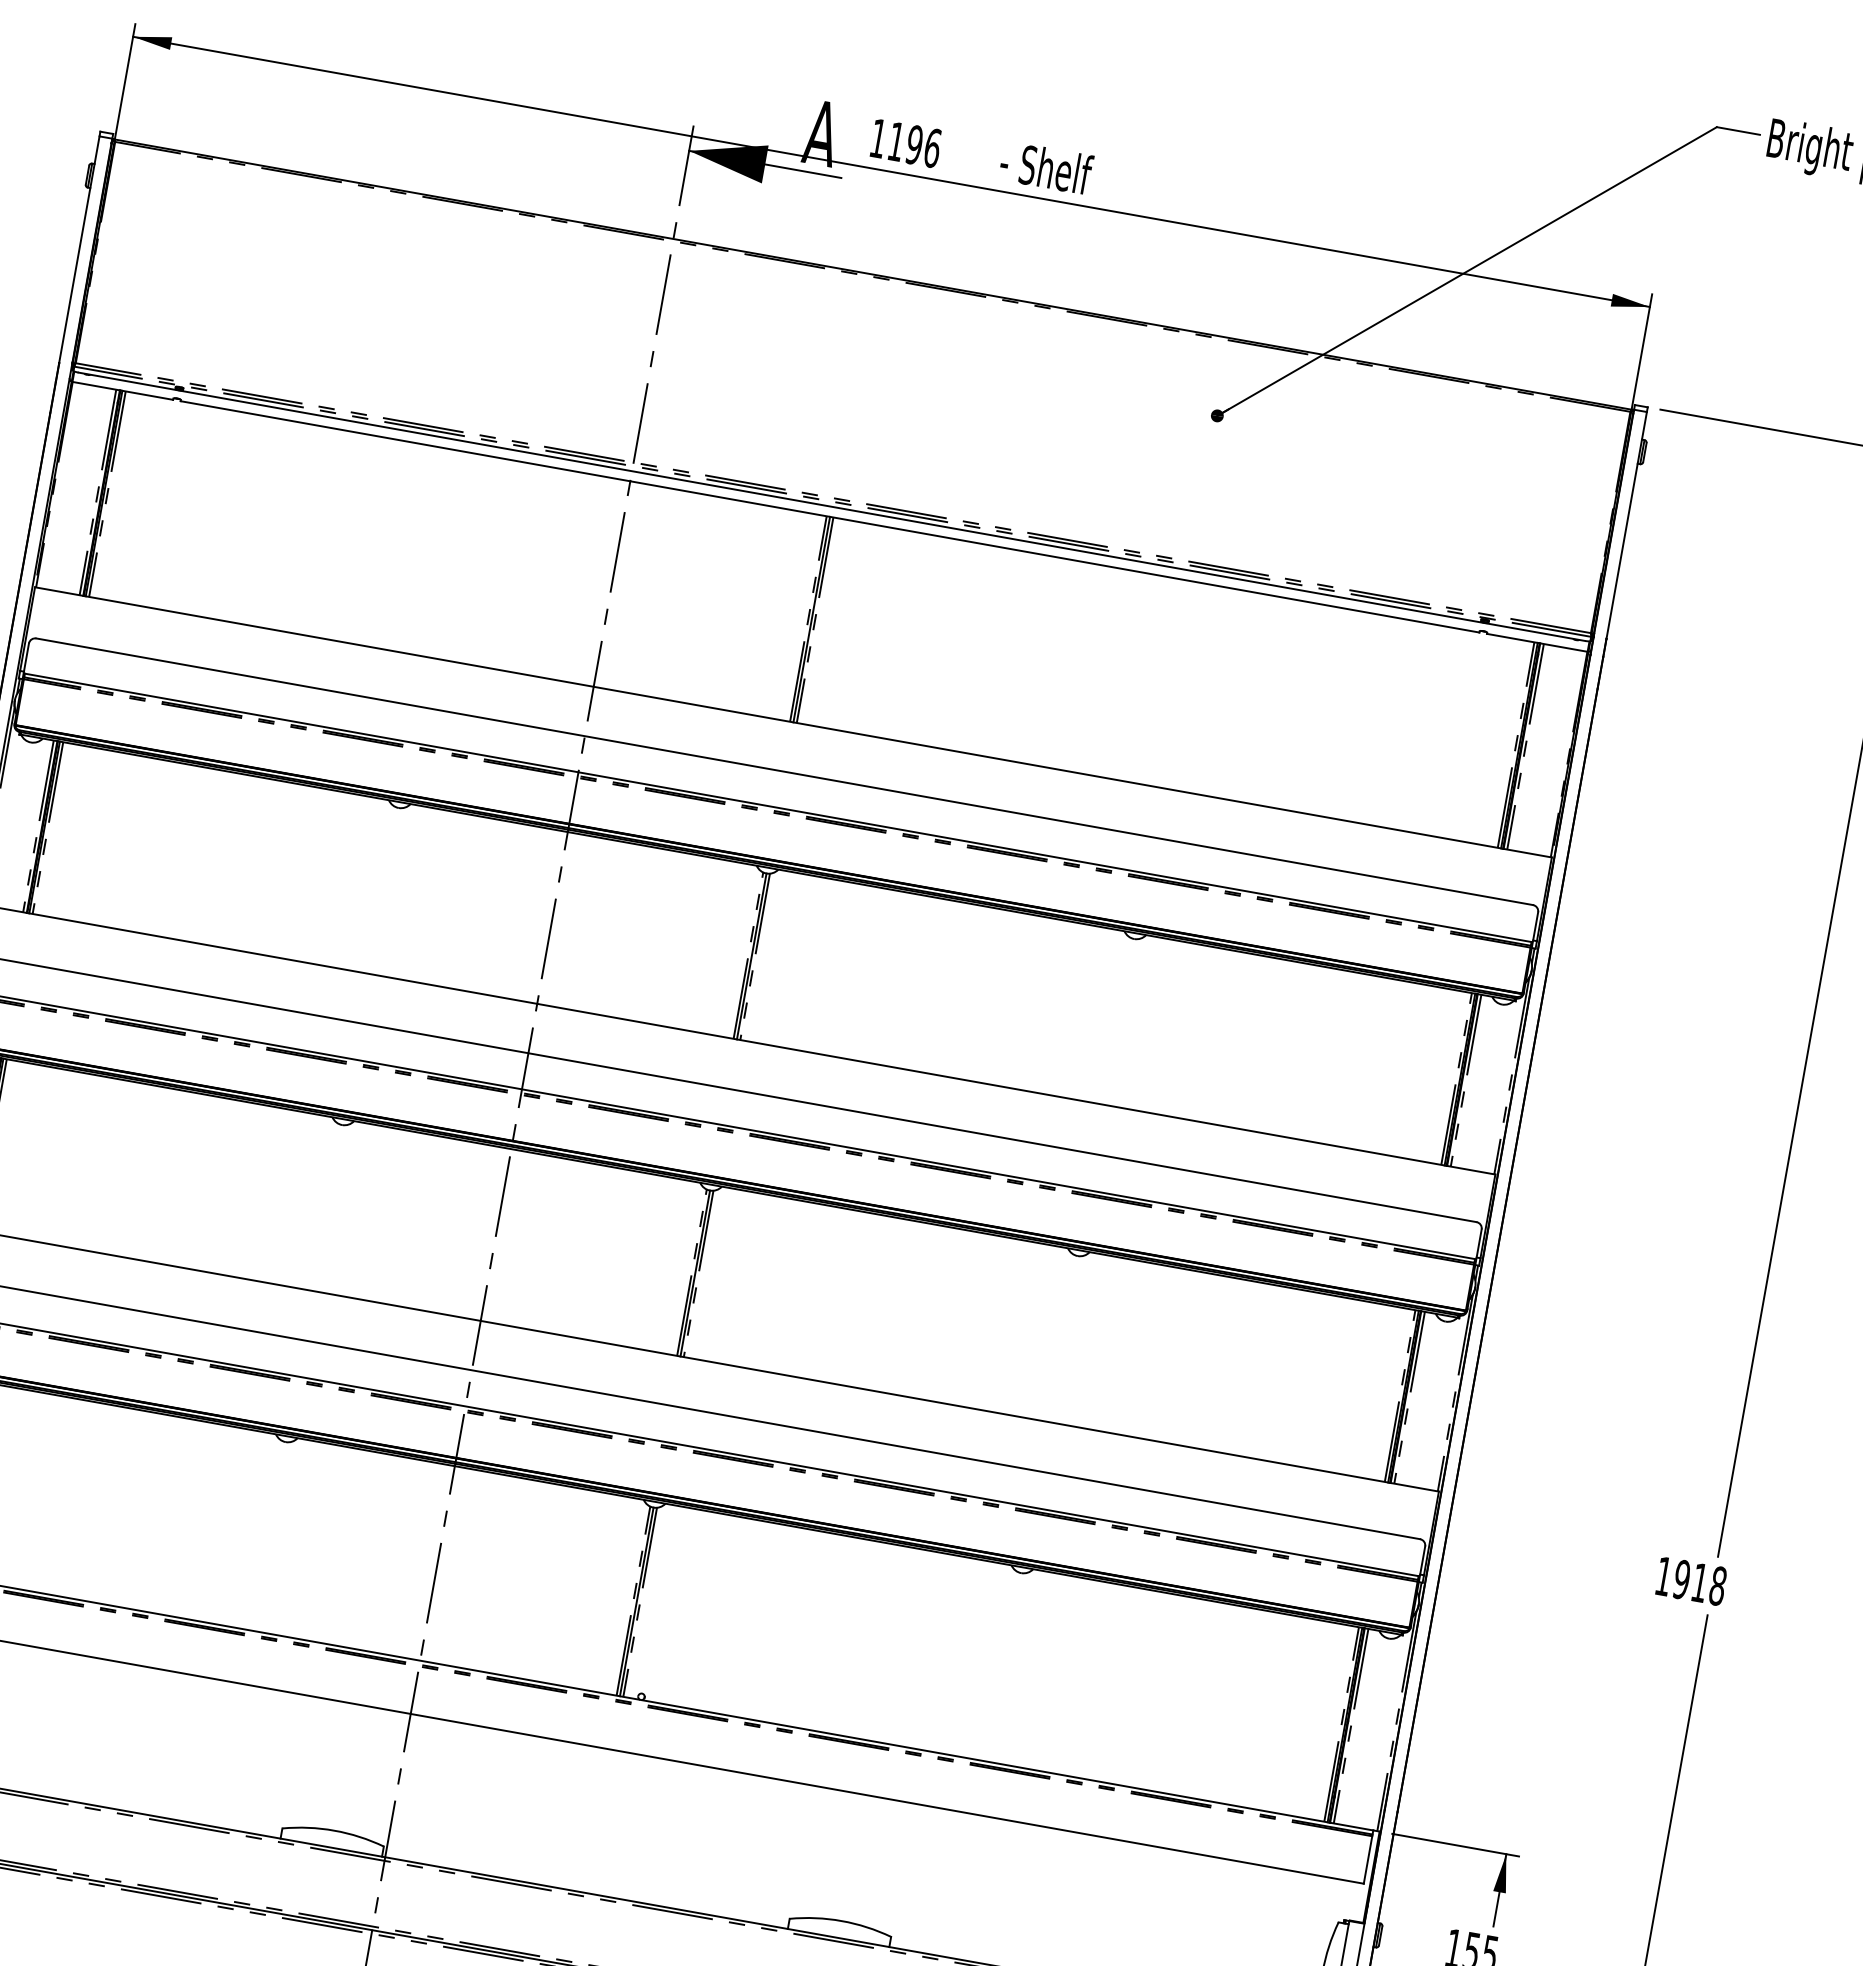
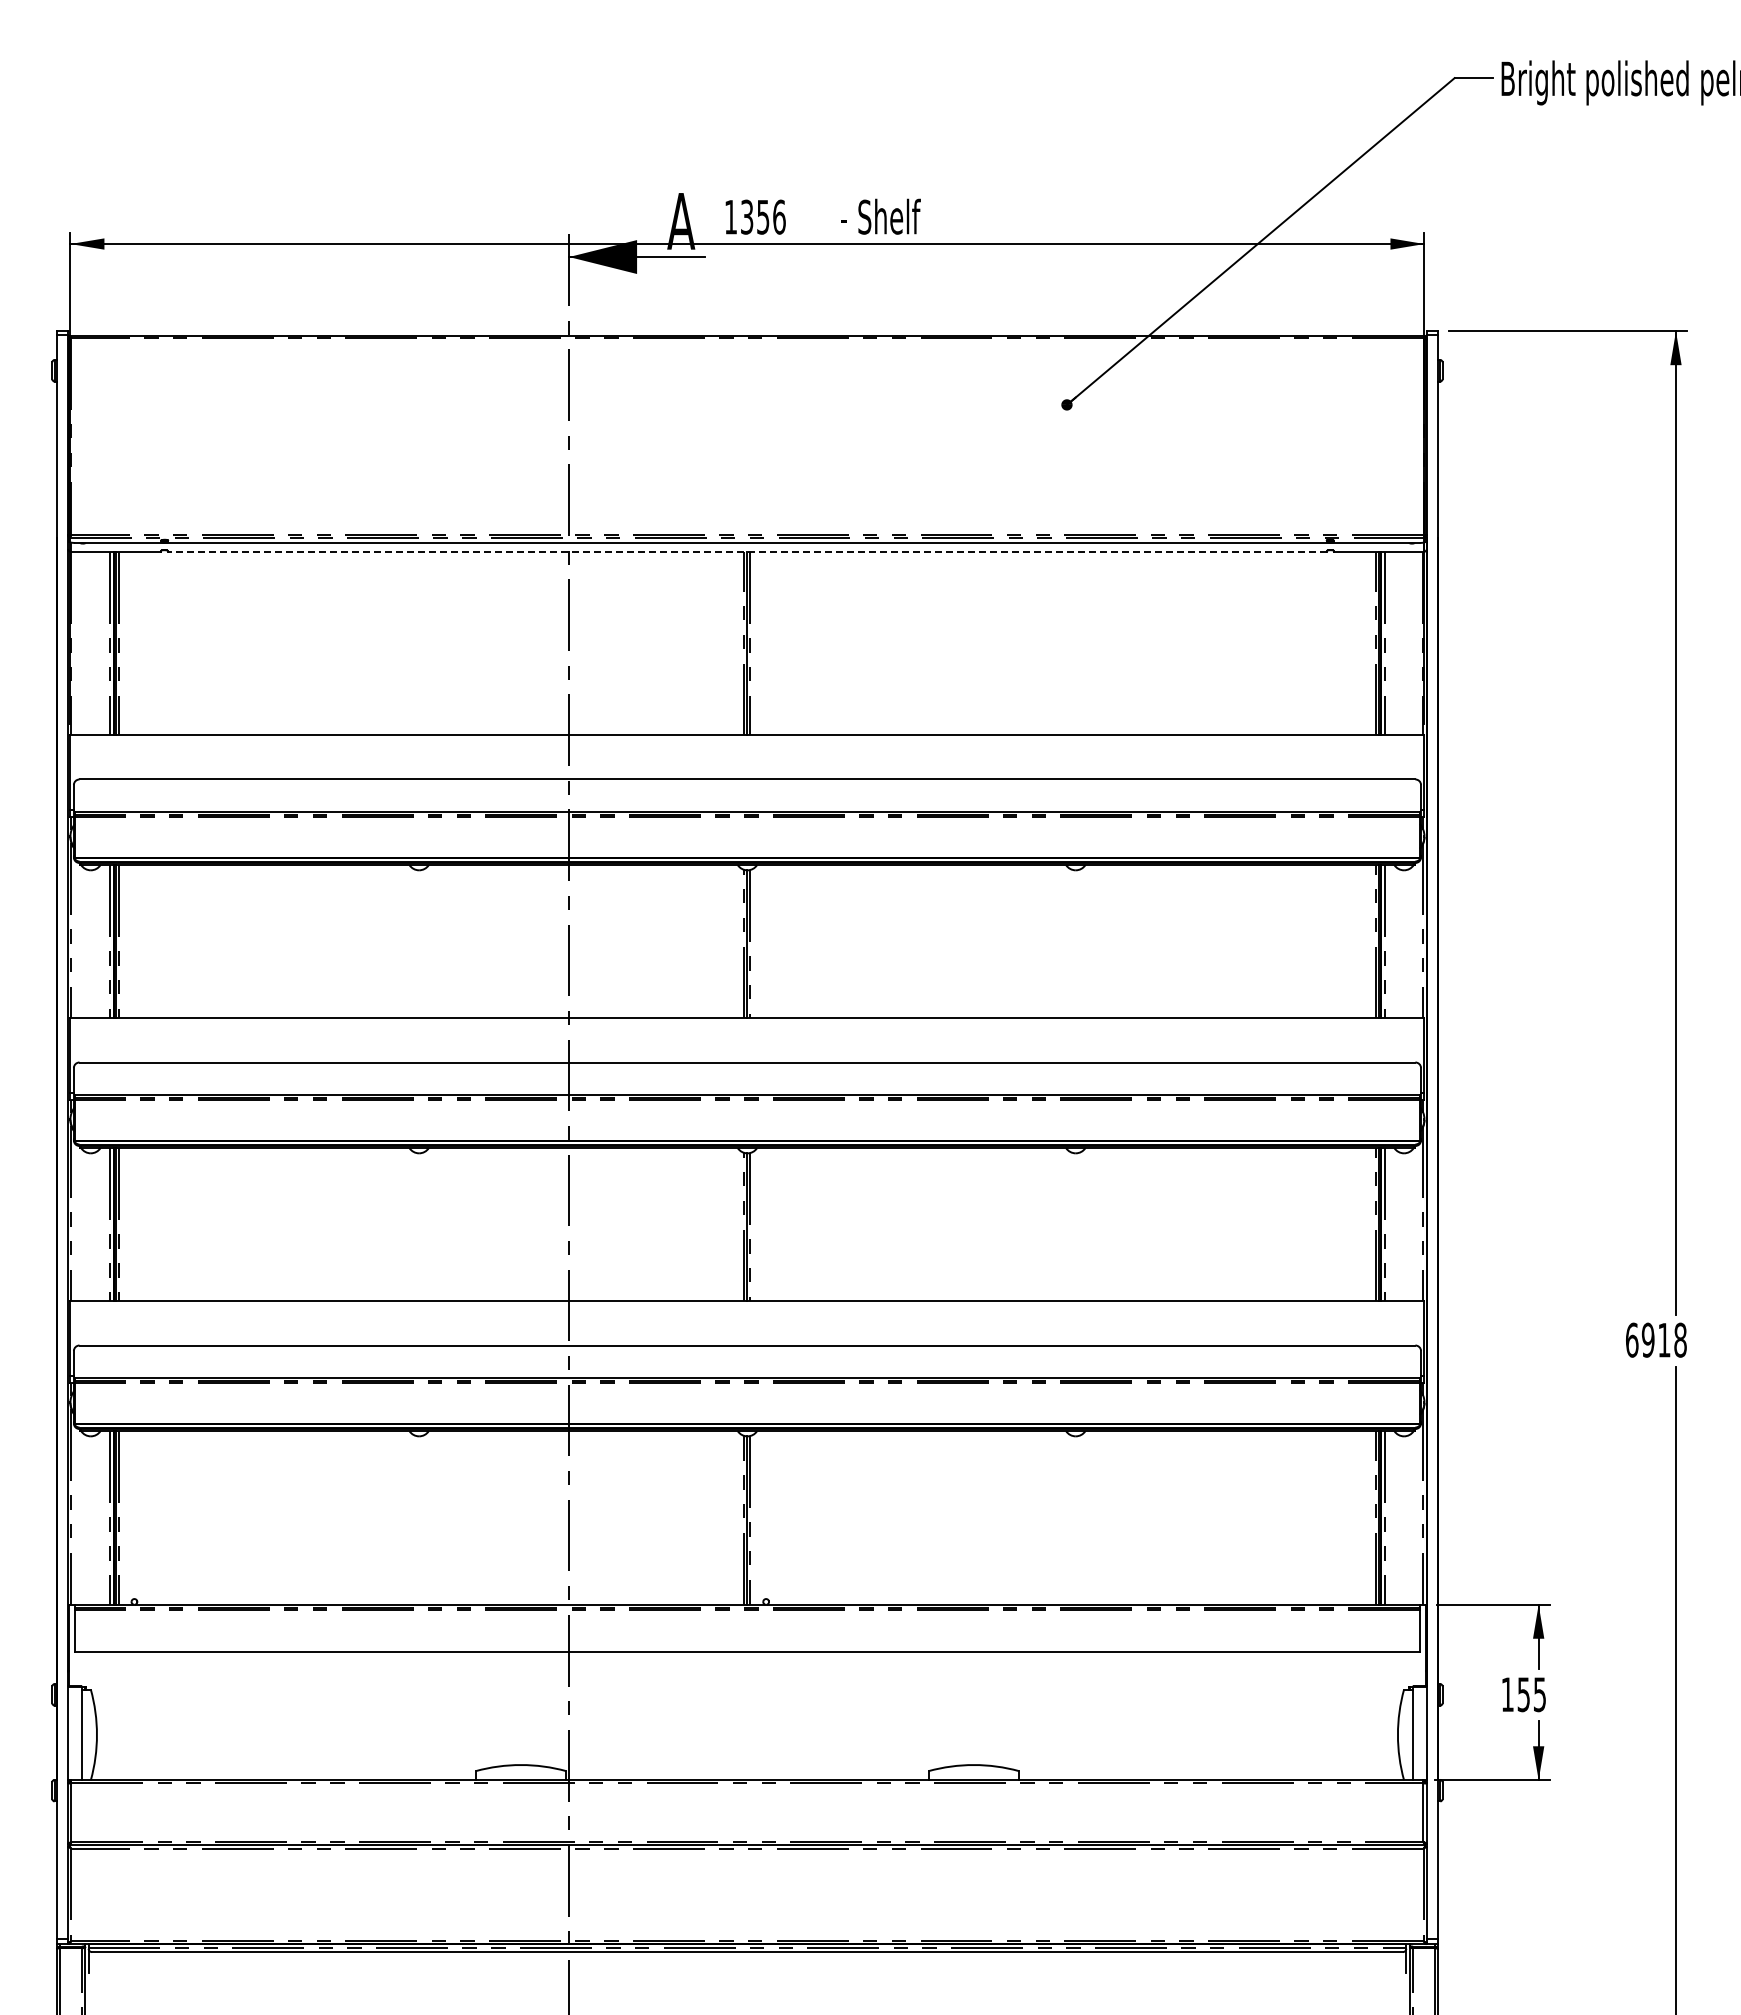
text: (906, 142) -> (755, 216), 1196 -> 1356
line: (830, 516) -> (747, 551), solid -> dashed
text: (1664, 1575) -> (1632, 1339), 1918 -> 6918

